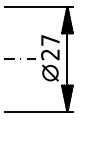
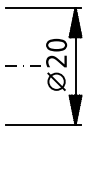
text: (50, 39) -> (56, 44), 27 -> 20

